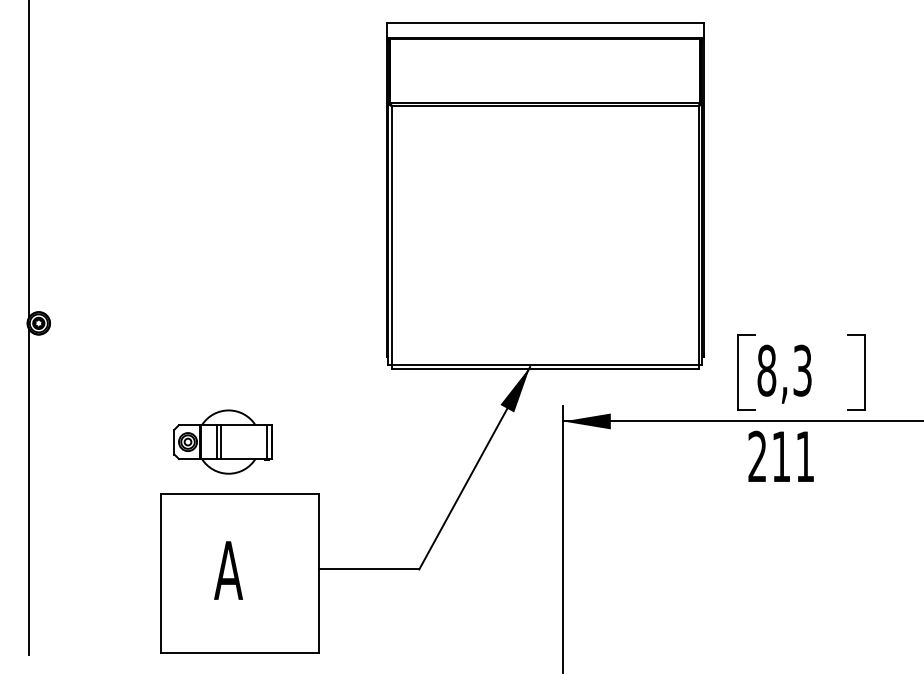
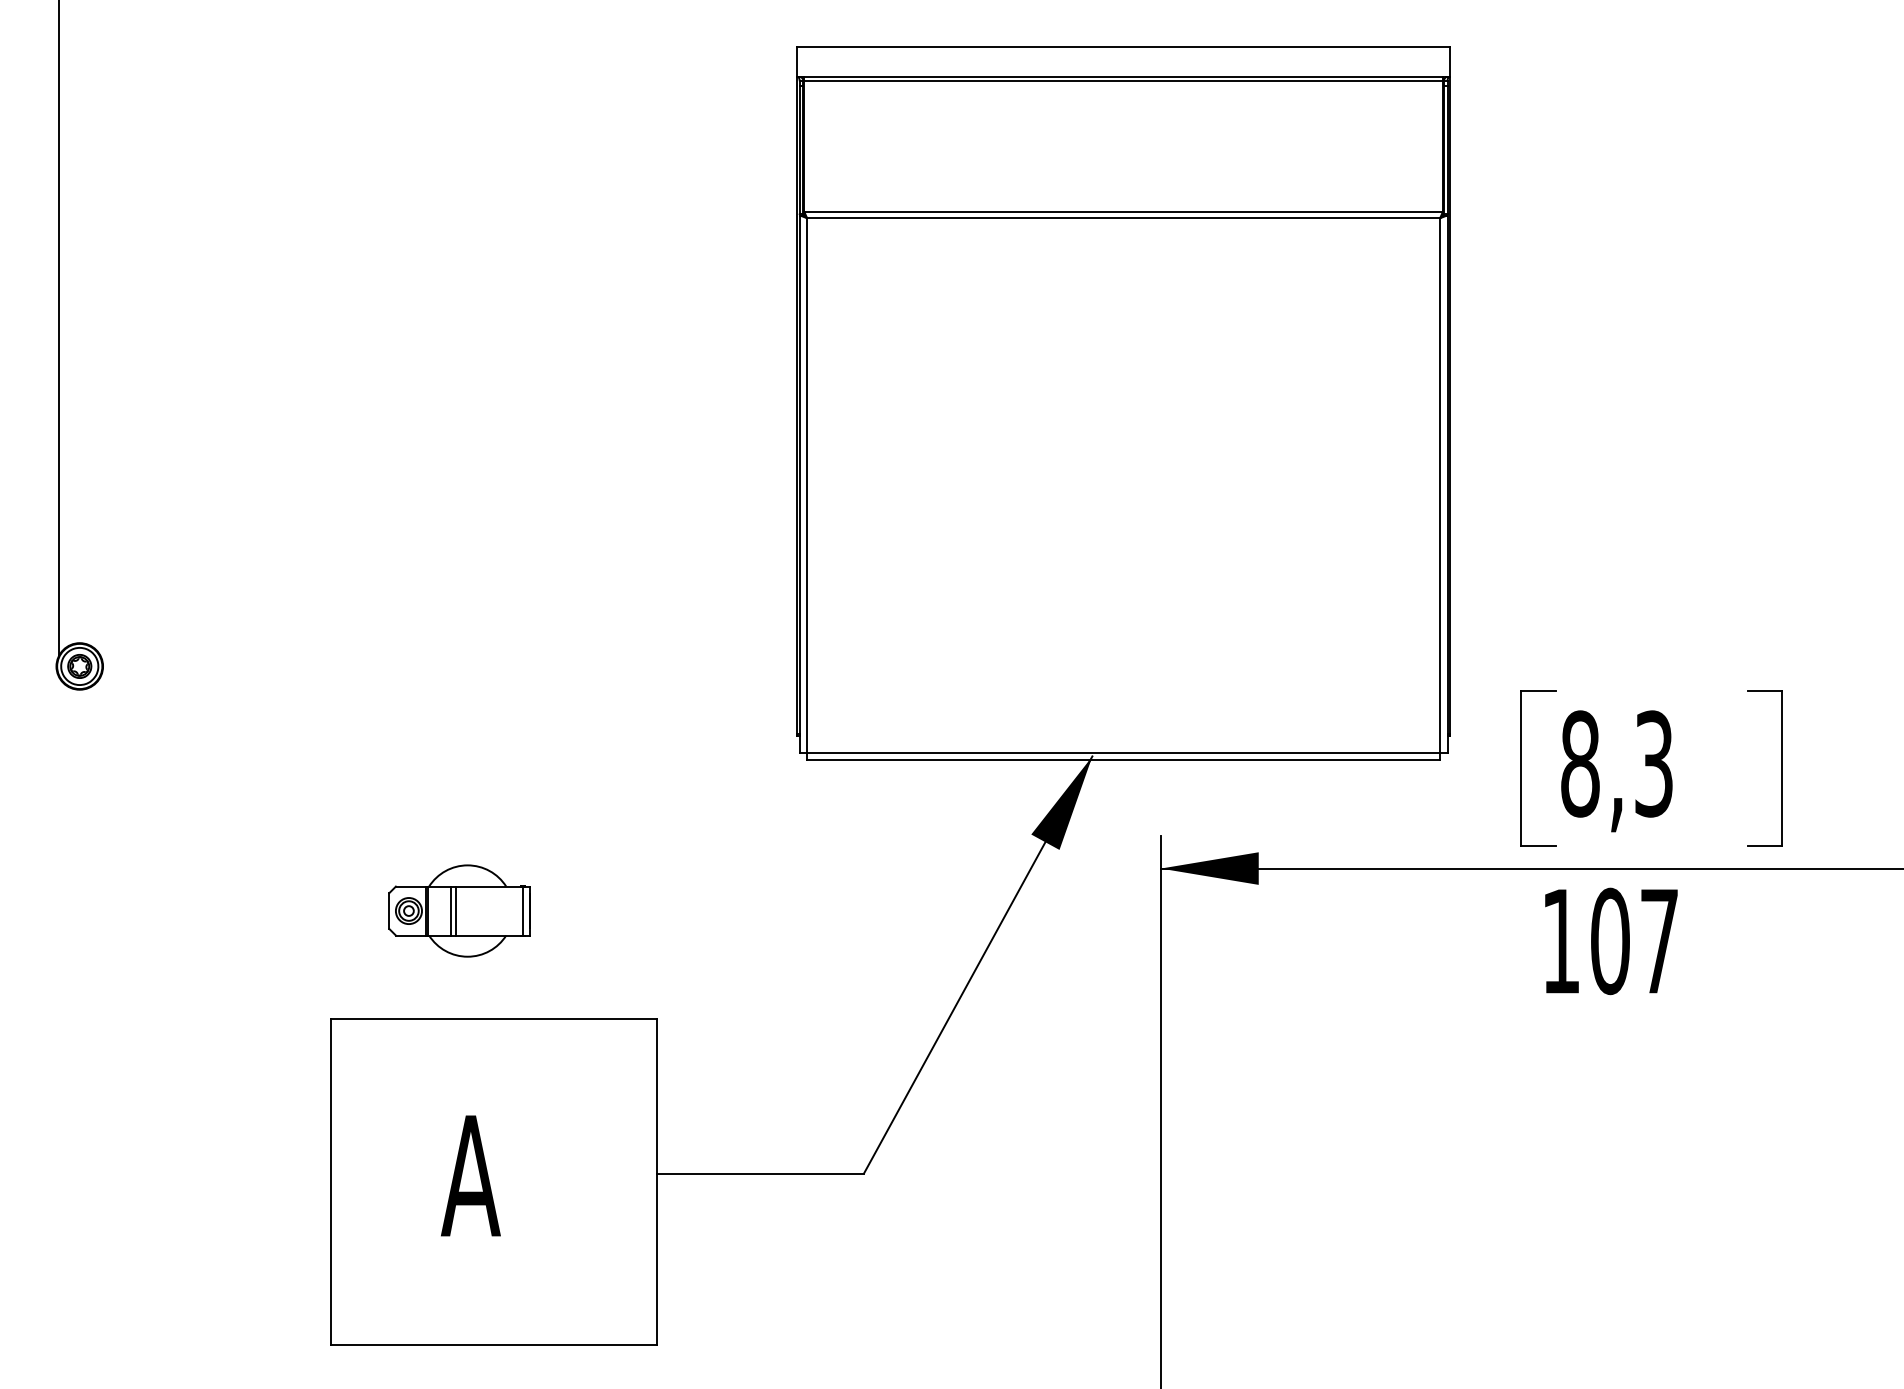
part: (222, 441) -> (458, 909), size x0.7
text: (781, 456) -> (1610, 940), 211 -> 107
line: (28, 491) -> (58, 1012), removed

